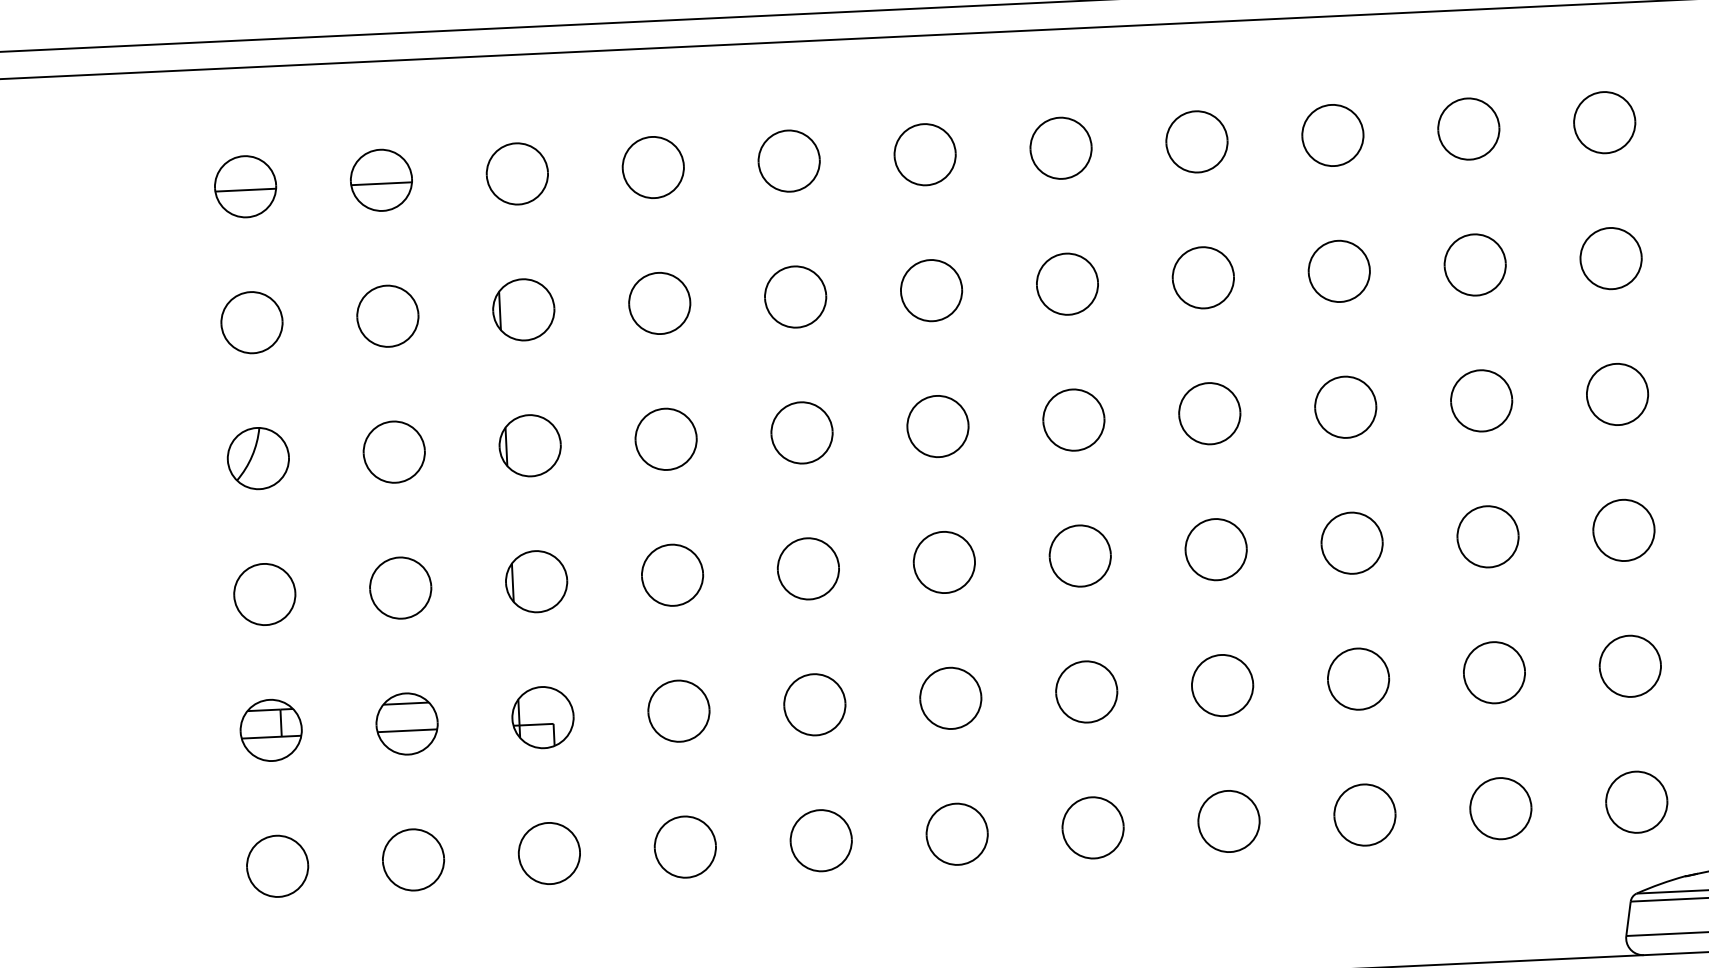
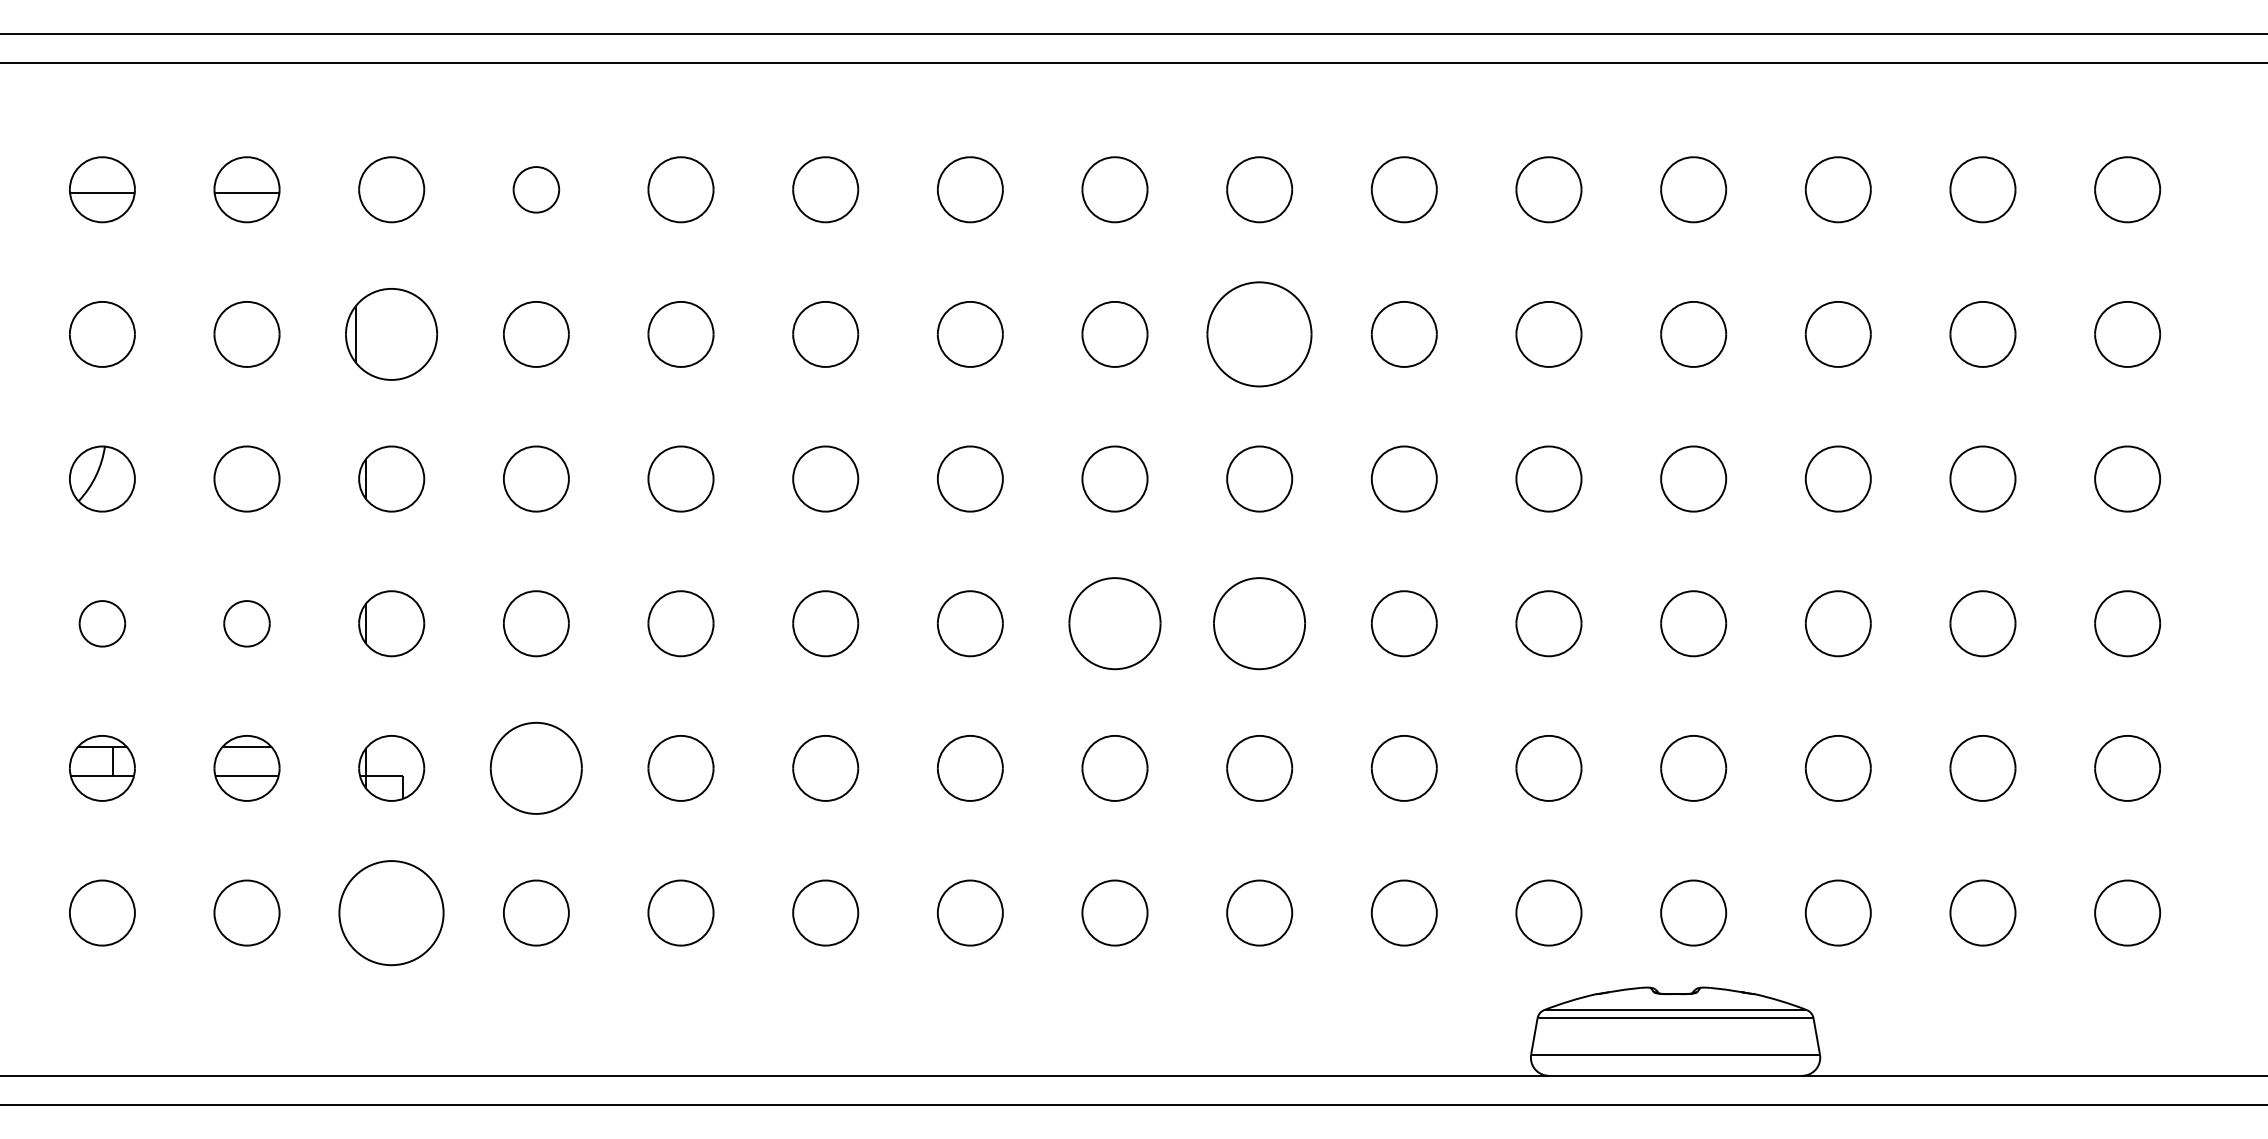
part: (653, 167) -> (536, 189), size x0.7
part: (1339, 271) -> (1259, 334), size x1.6
part: (523, 309) -> (391, 334), size x1.4
part: (1351, 543) -> (1259, 623), size x1.4
part: (1215, 549) -> (1114, 623), size x1.4
part: (400, 587) -> (246, 623), size x0.7
part: (264, 594) -> (102, 623), size x0.7
part: (679, 711) -> (536, 768), size x1.4
part: (549, 853) -> (391, 912), size x1.6

